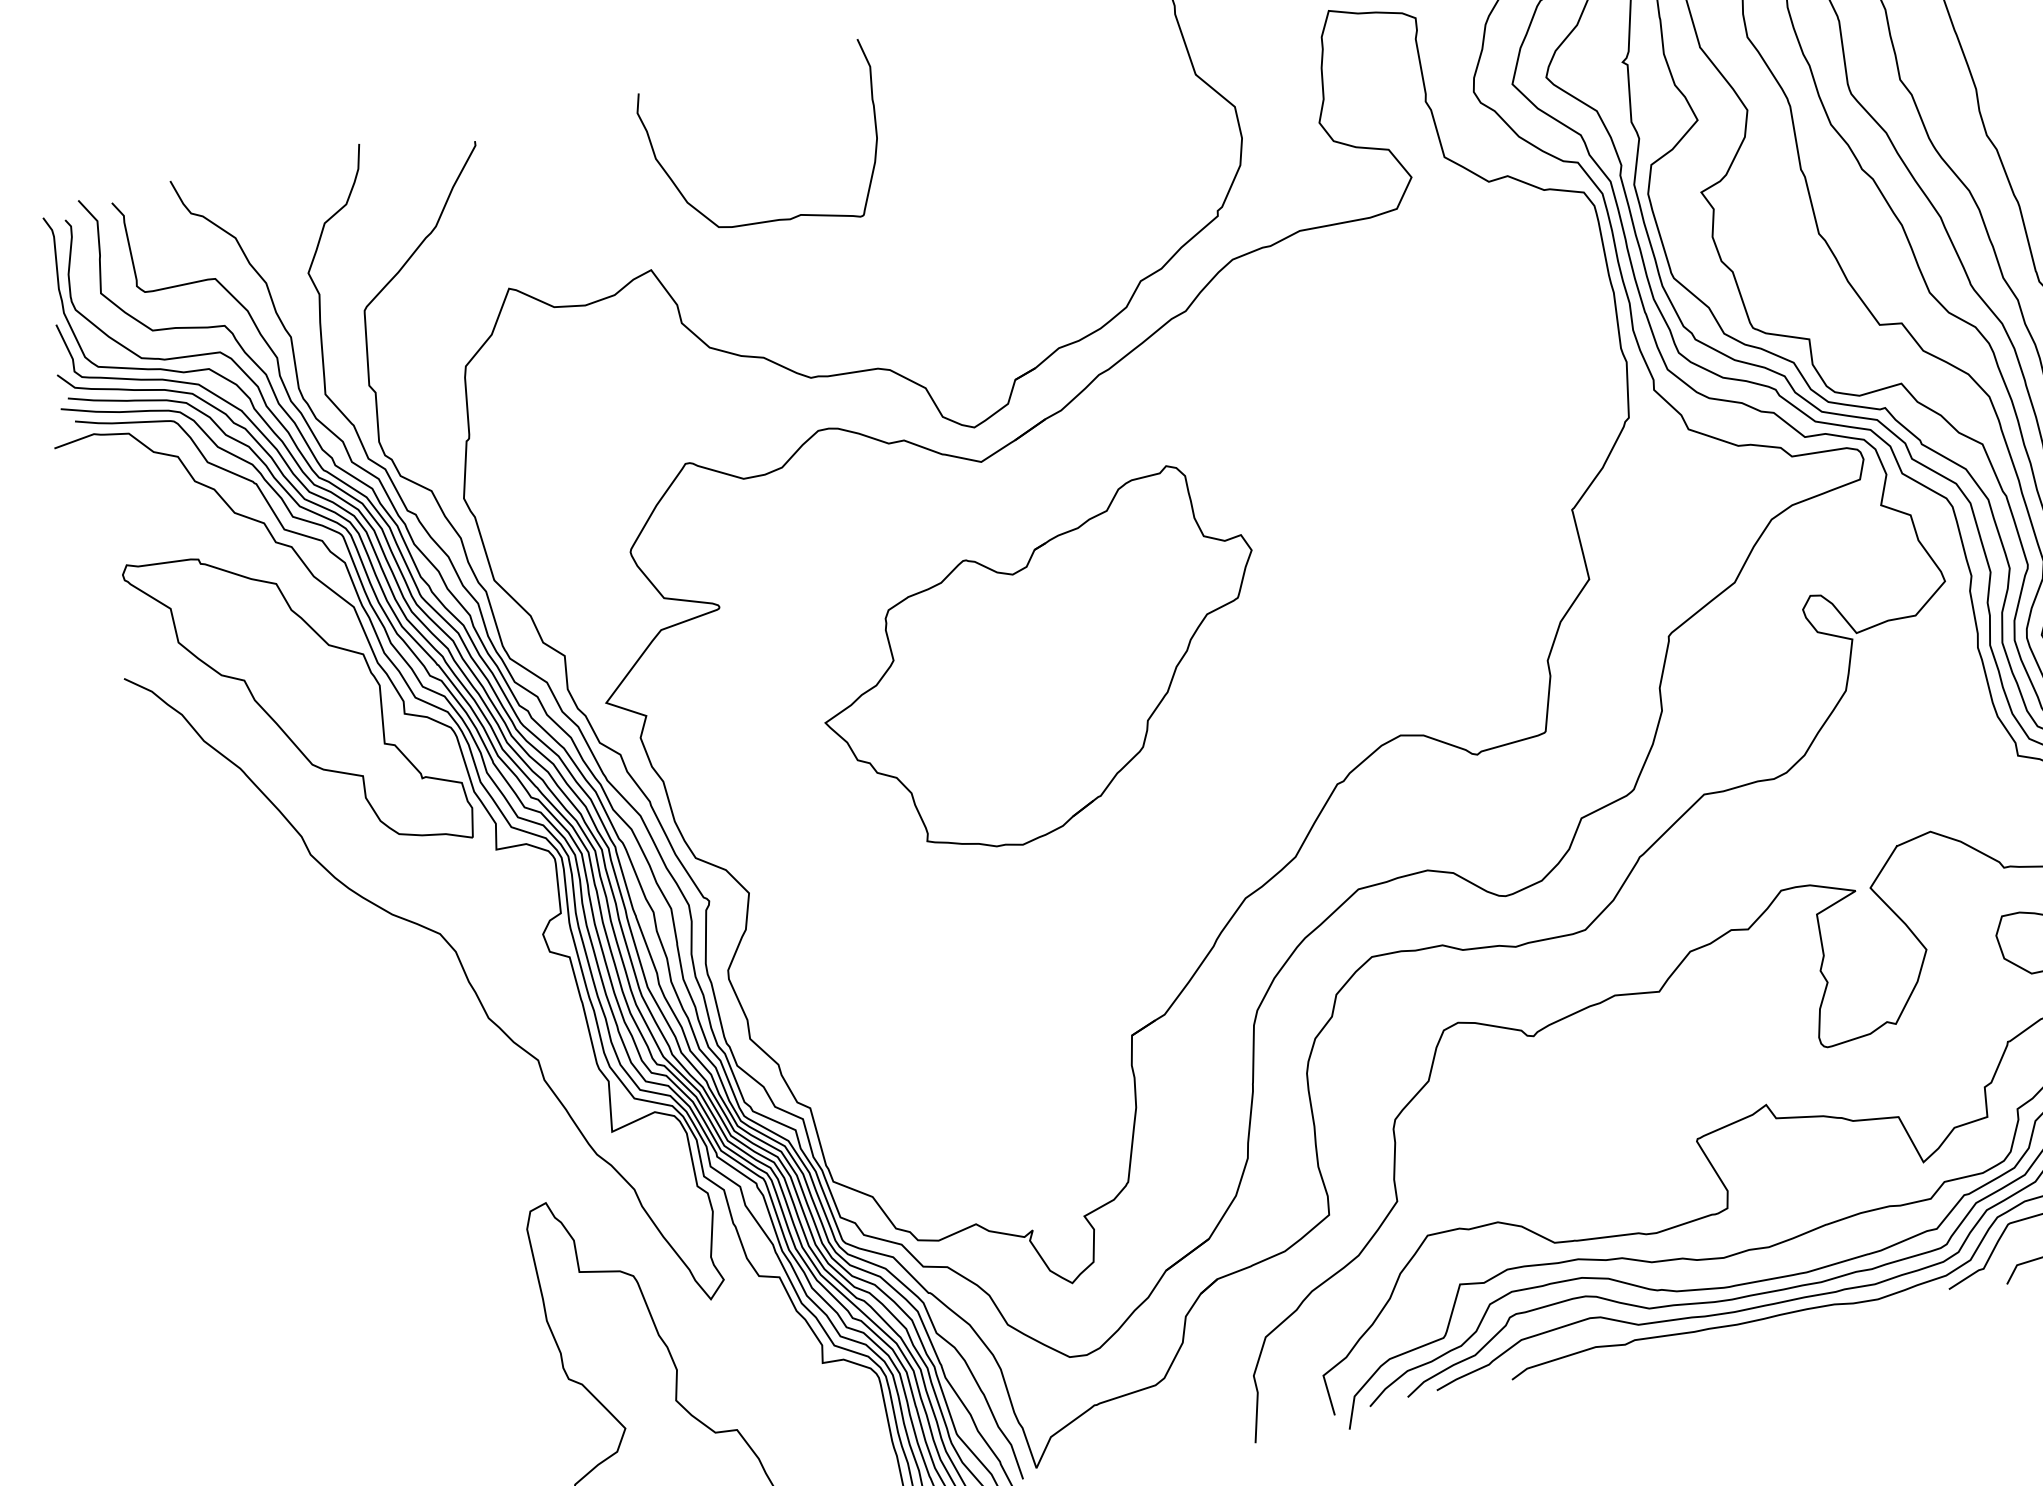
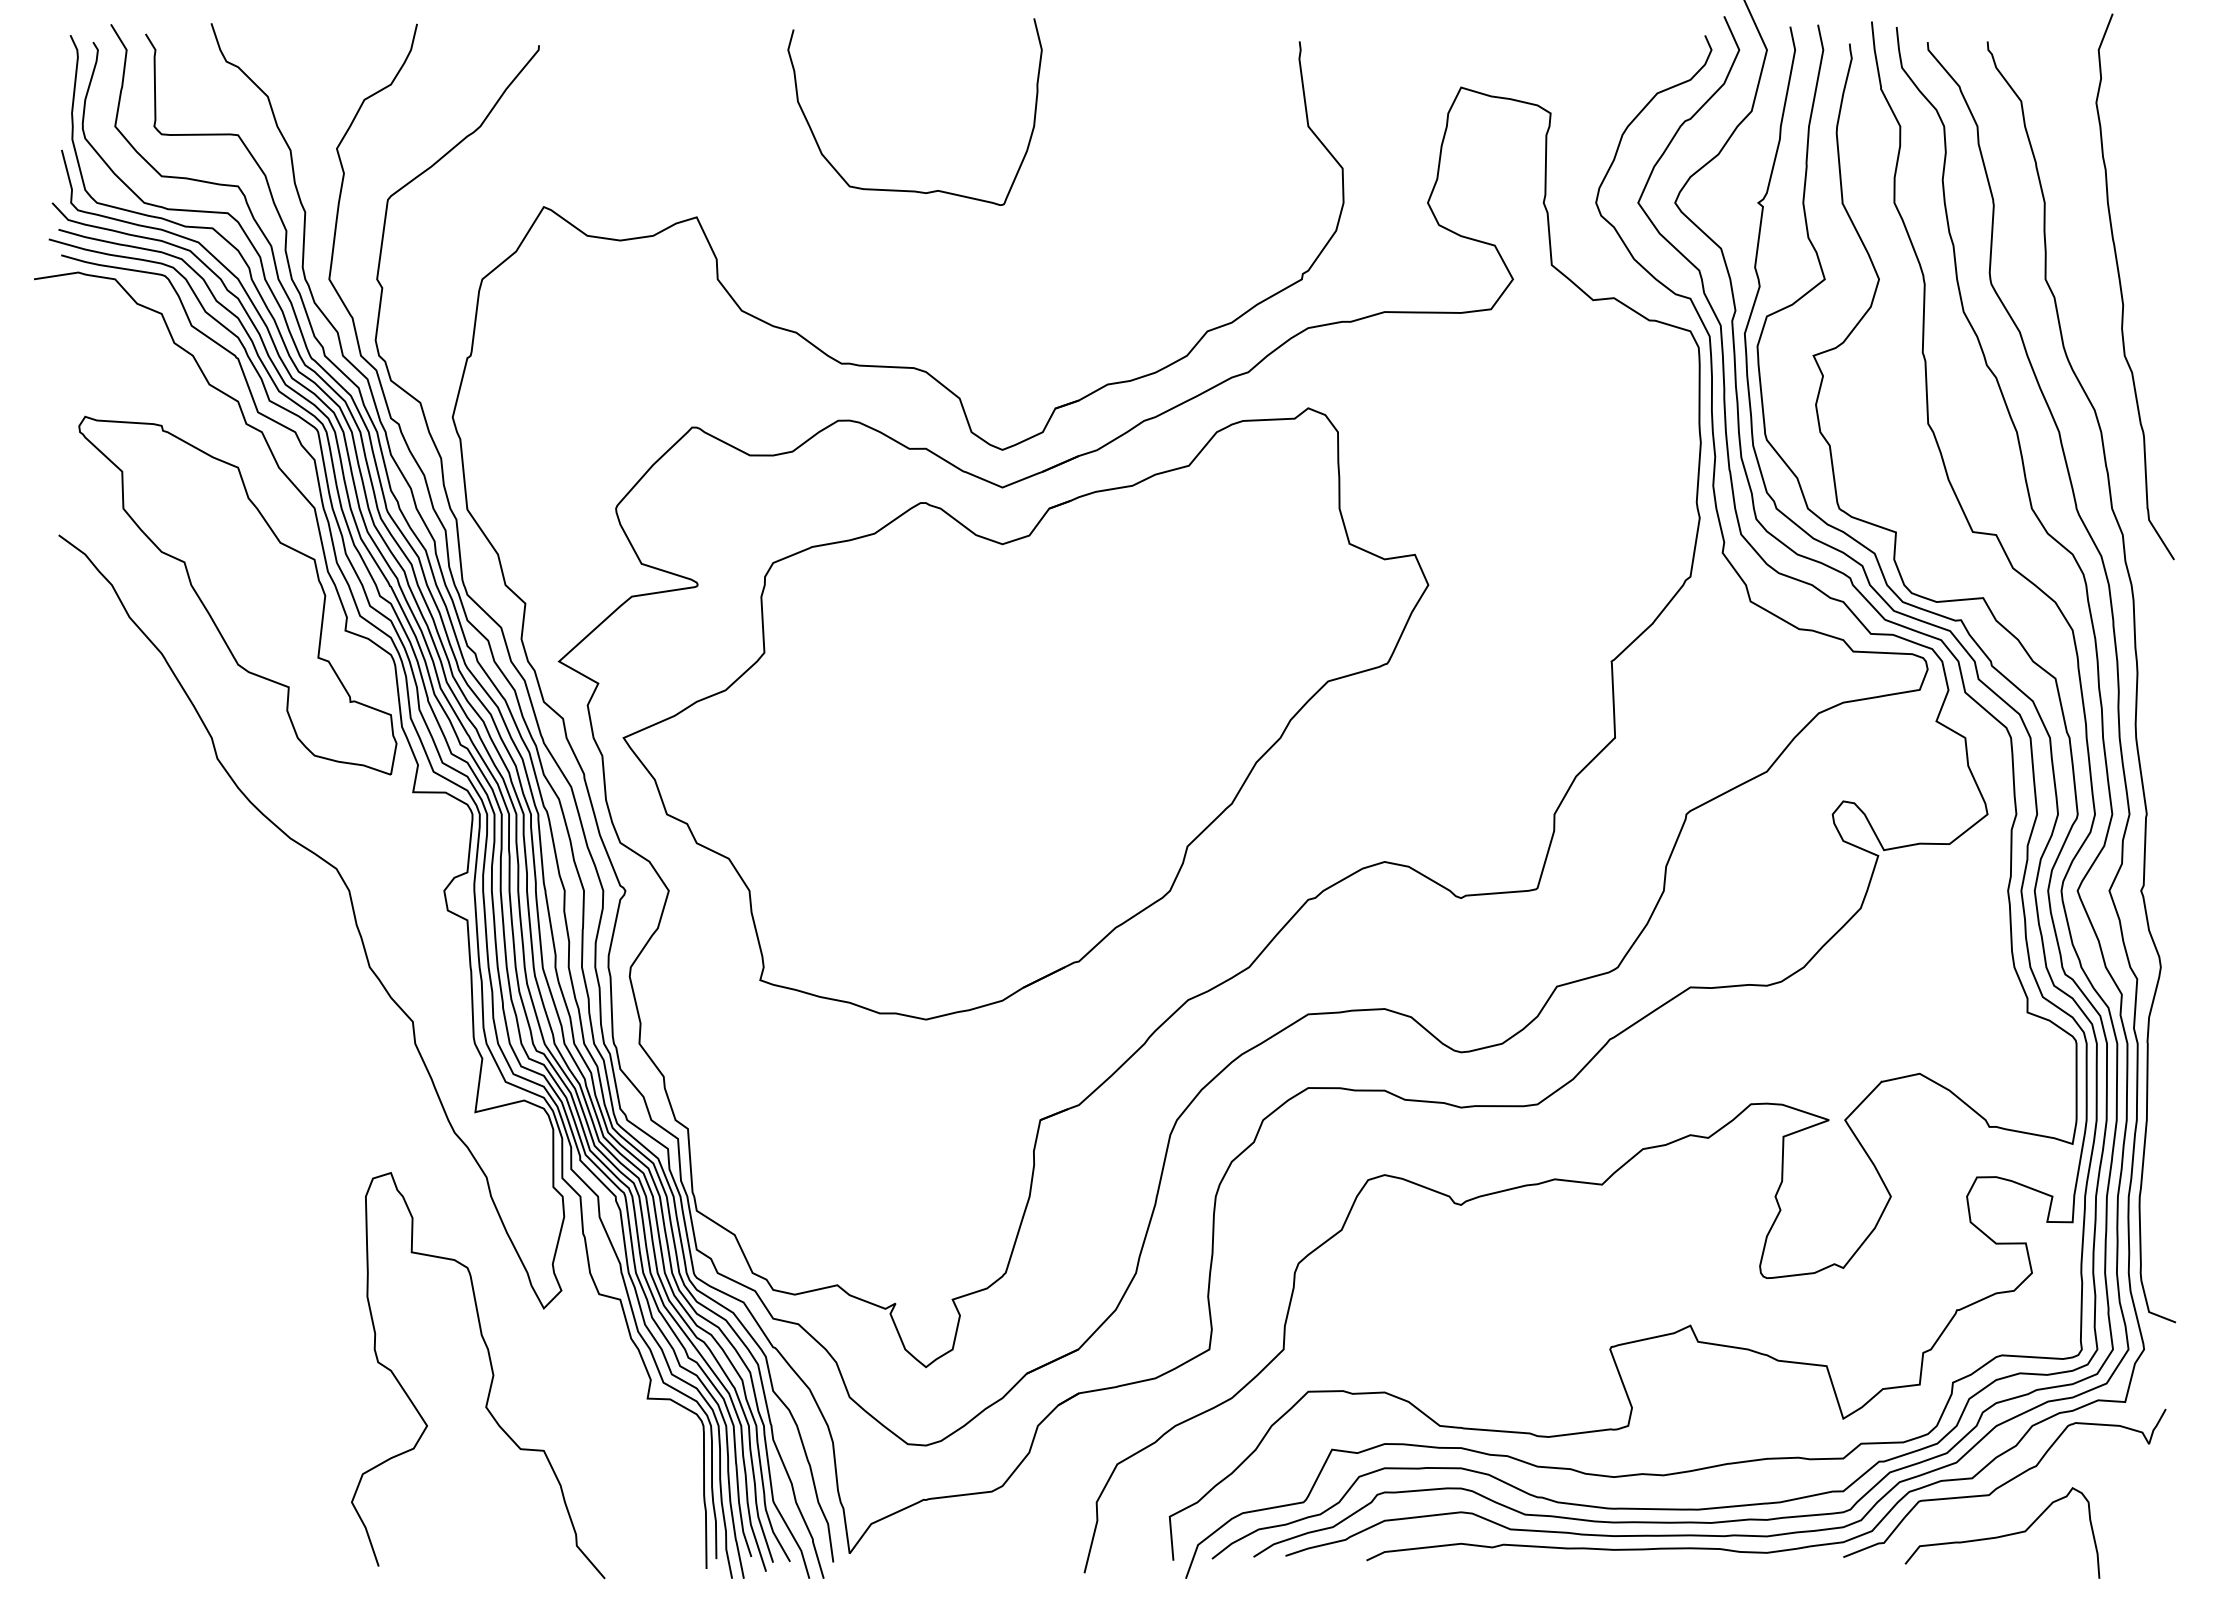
curve: (779, 218) -> (914, 190), moved
part: (1043, 665) -> (1025, 713), size x1.67

